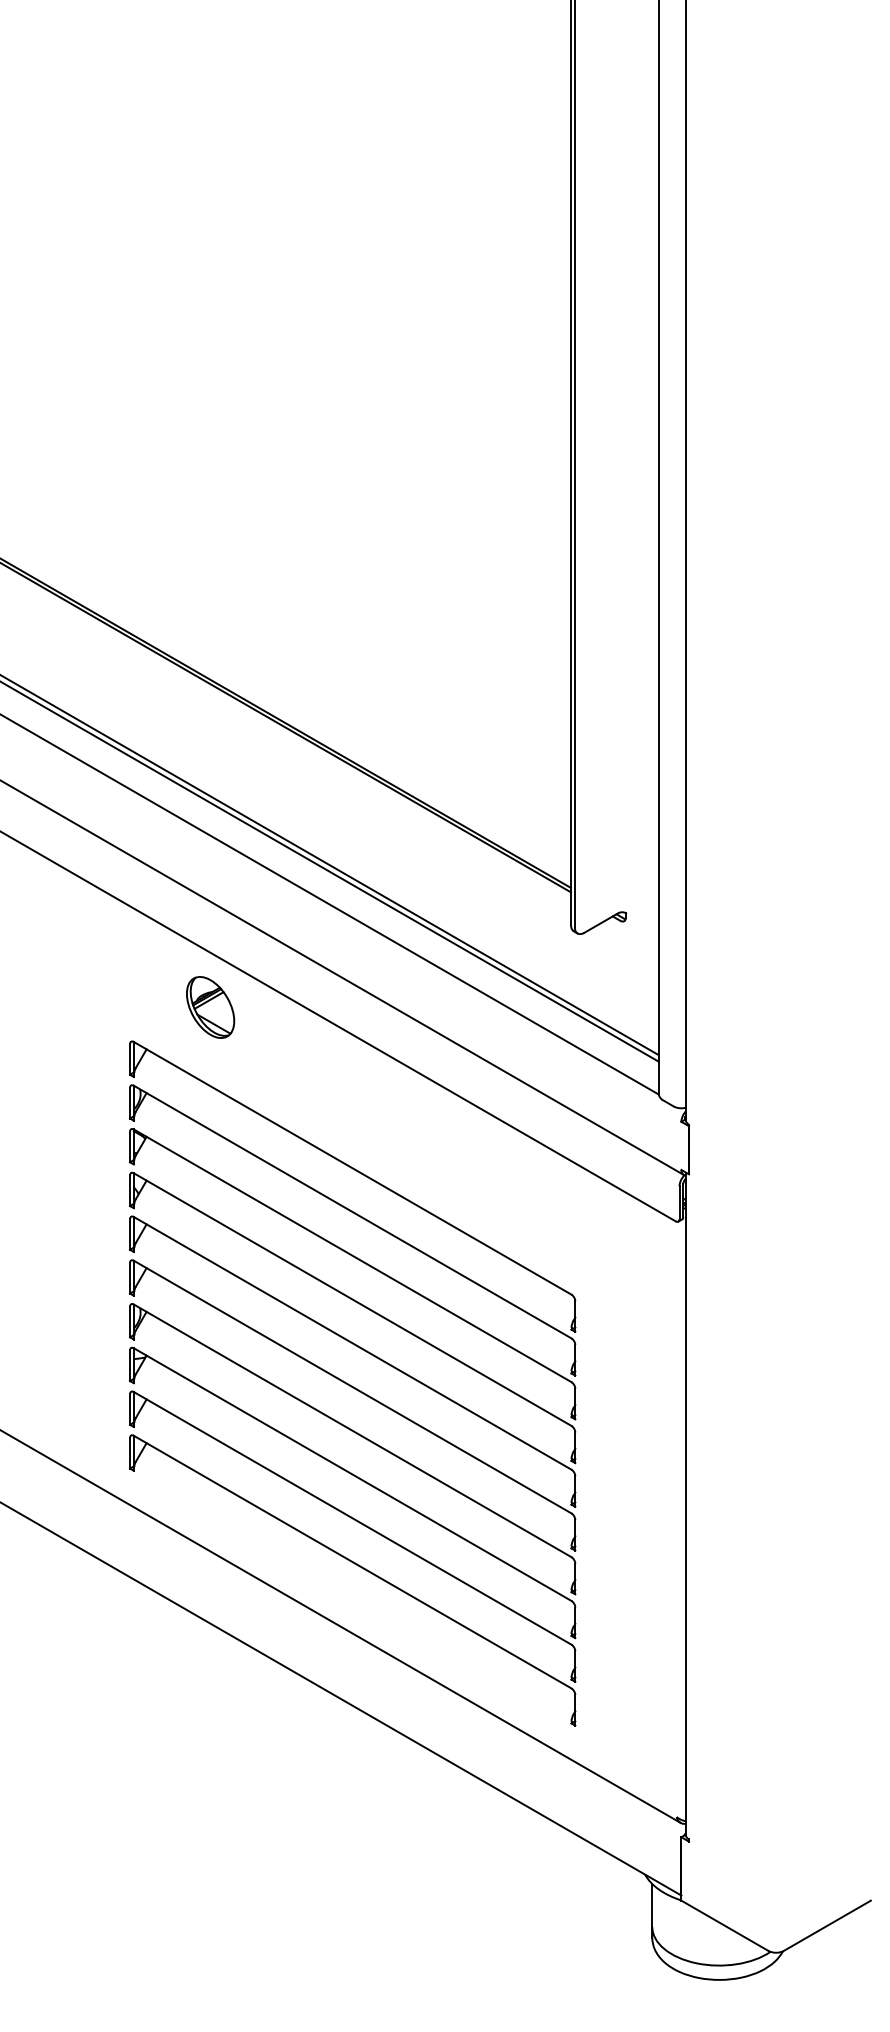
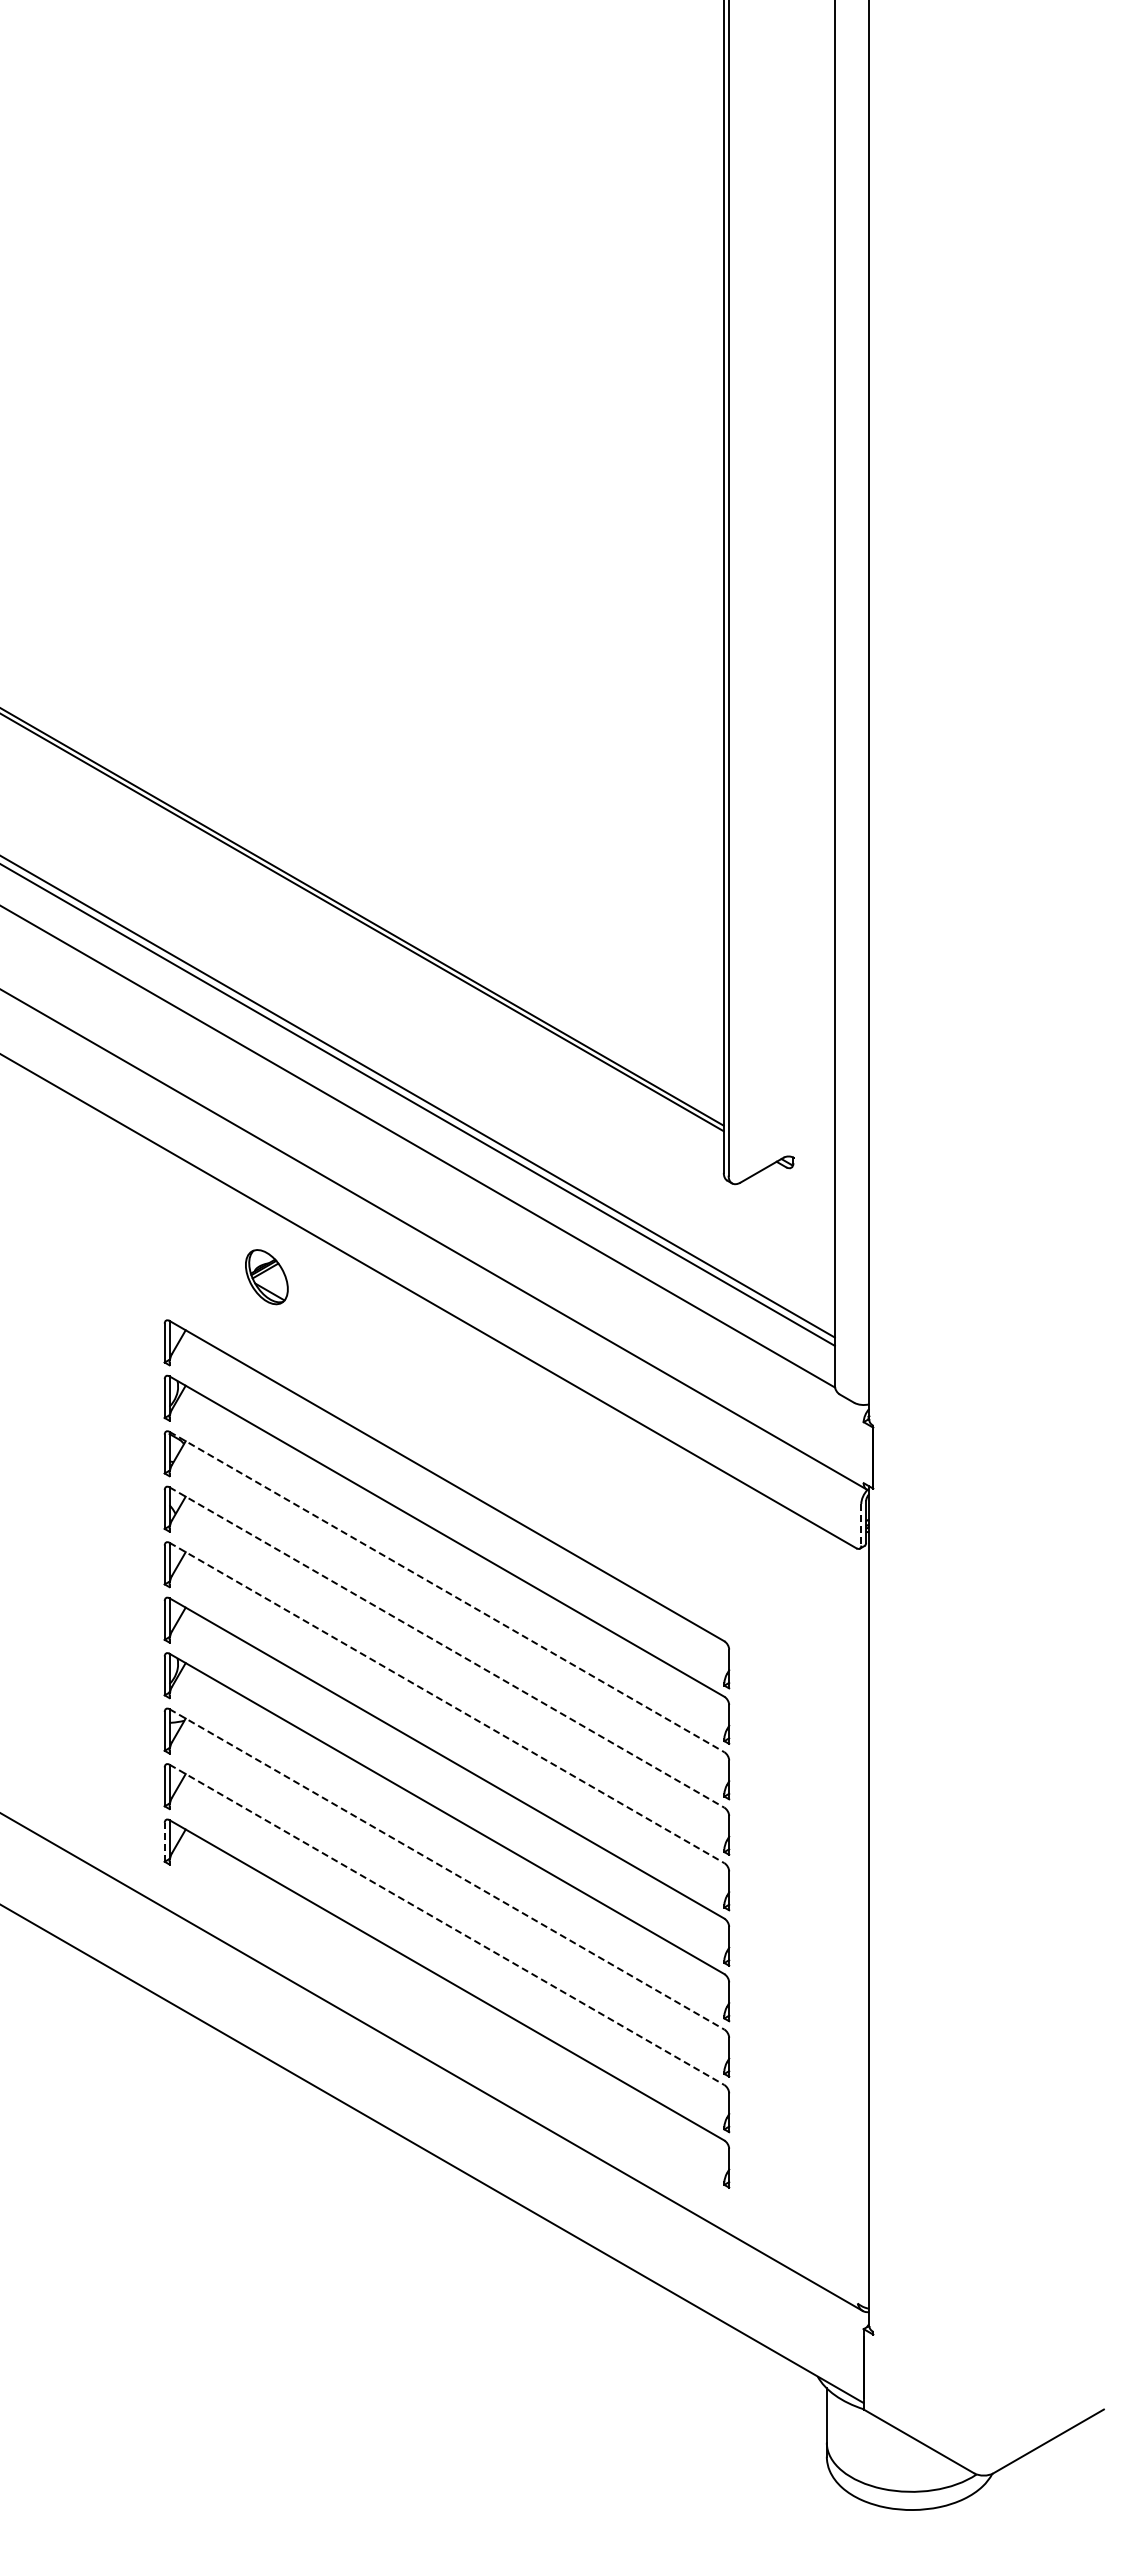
part: (210, 1006) -> (266, 1276), size x0.7
line: (679, 1202) -> (861, 1524), solid -> dashed
line: (353, 1256) -> (447, 1592), solid -> dashed
line: (353, 1299) -> (447, 1647), solid -> dashed
line: (353, 1343) -> (447, 1703), solid -> dashed
line: (129, 1452) -> (164, 1841), solid -> dashed
line: (353, 1474) -> (447, 1869), solid -> dashed
line: (353, 1518) -> (447, 1925), solid -> dashed

